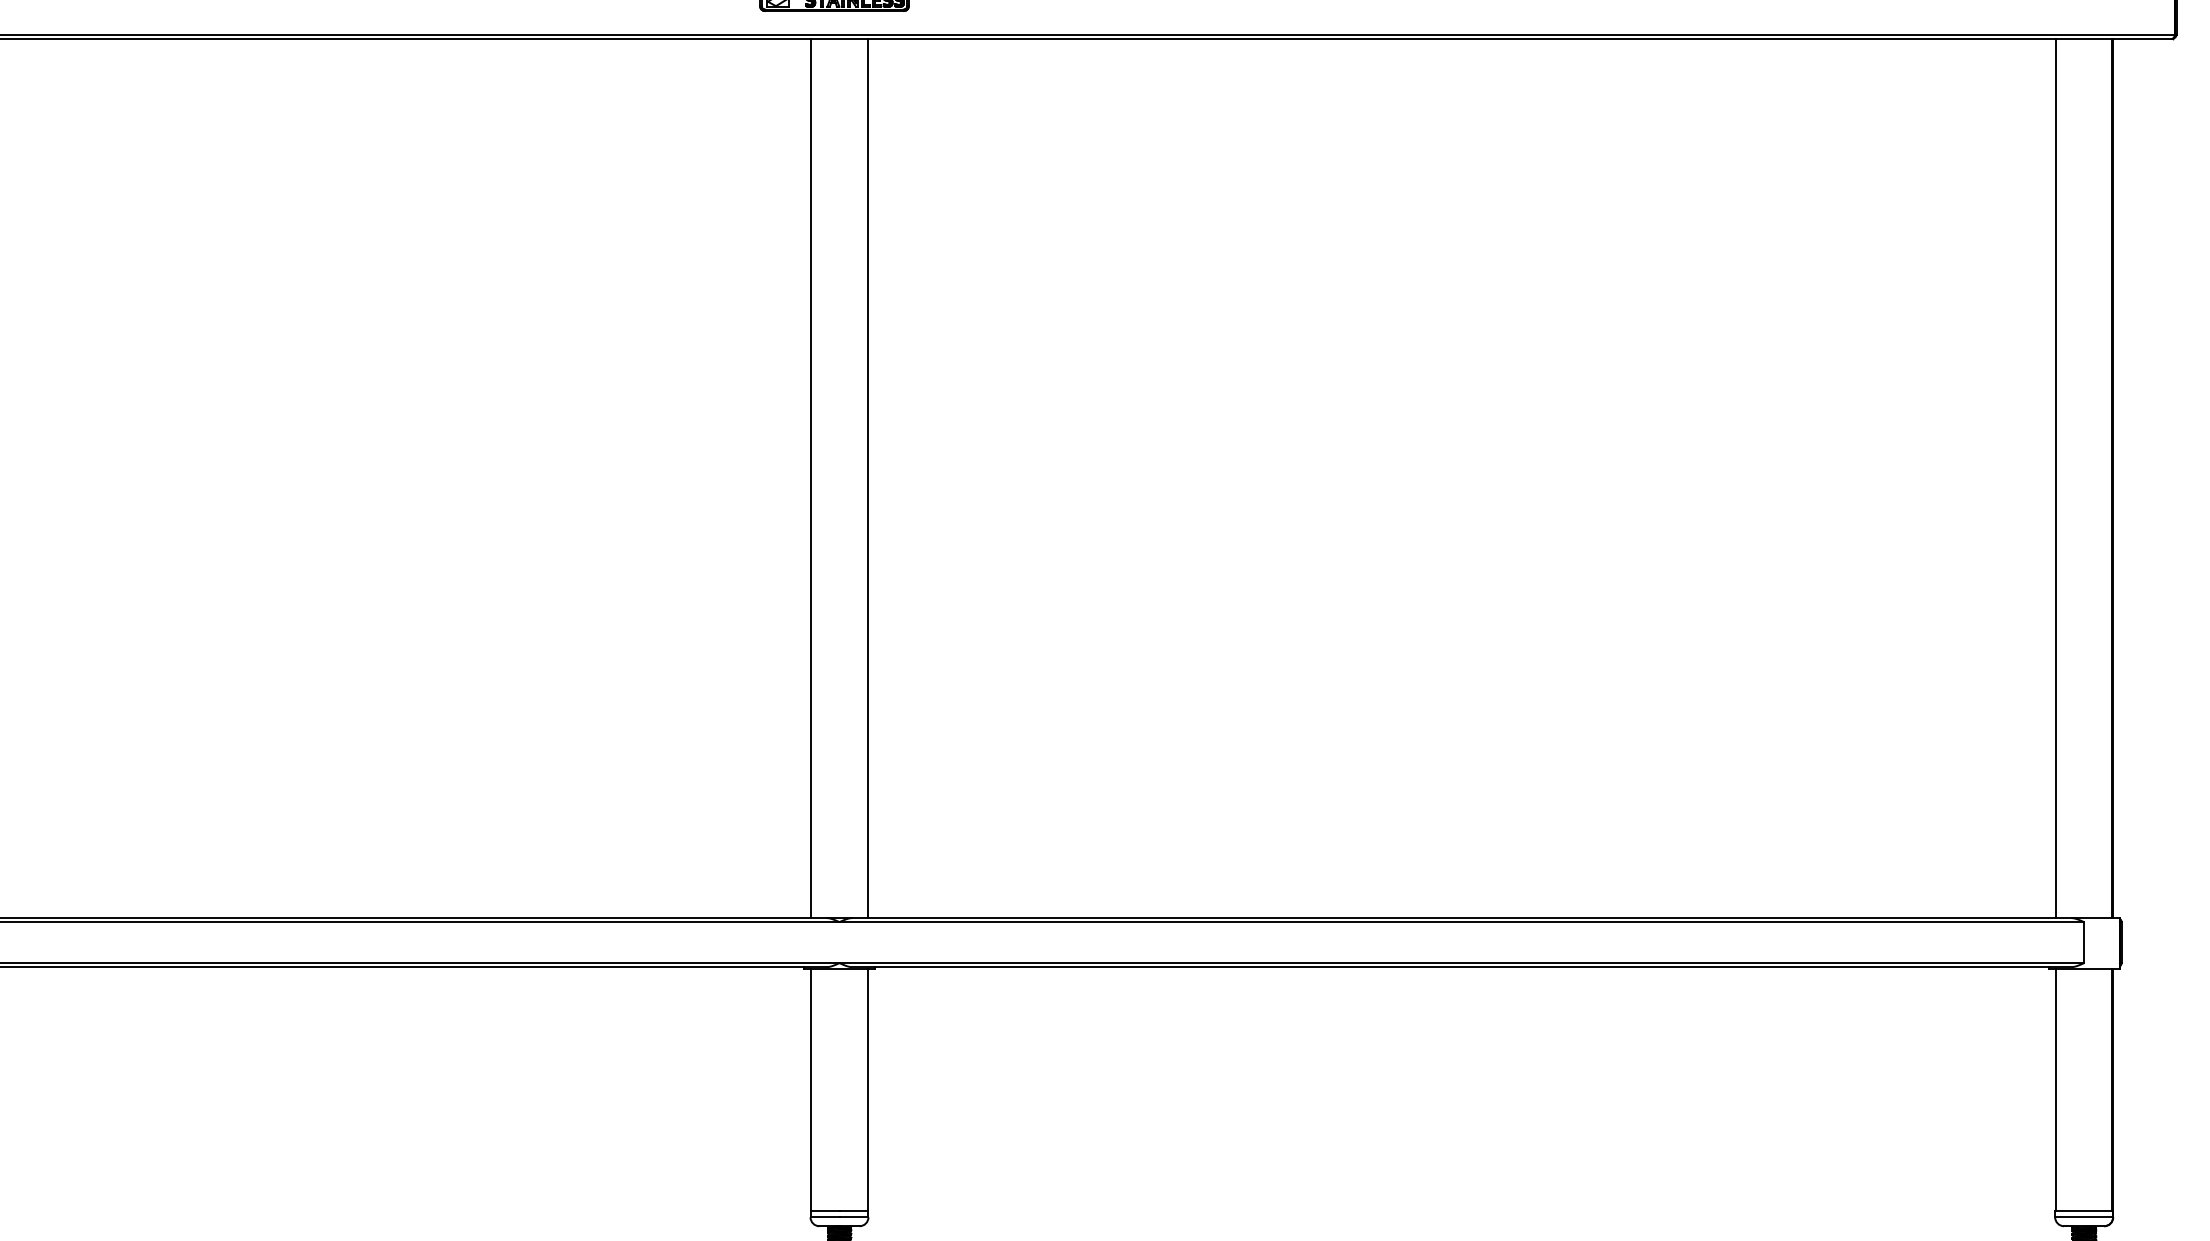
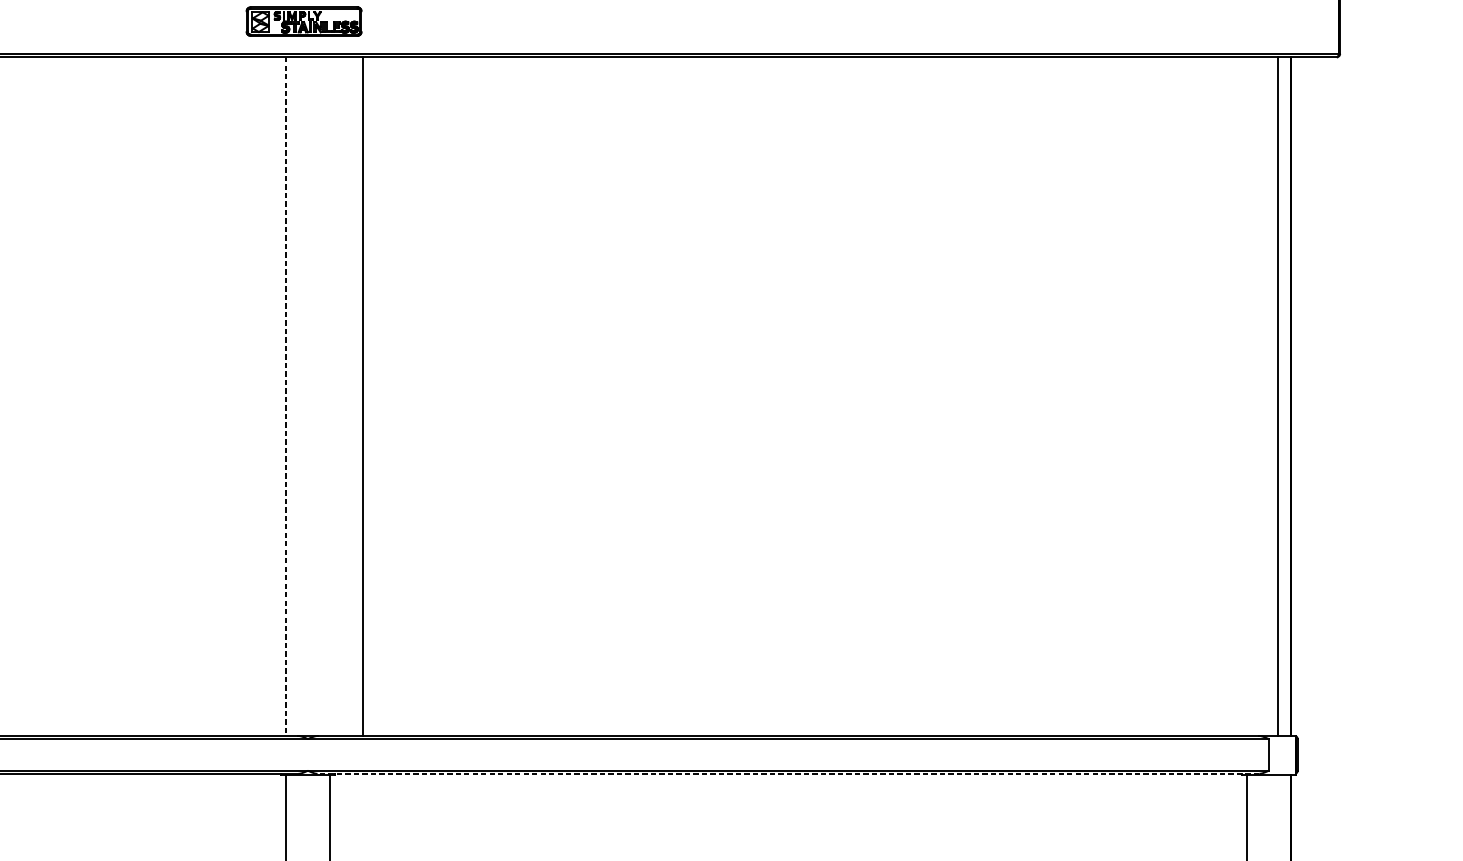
line: (811, 478) -> (286, 396), solid -> dashed
line: (867, 478) -> (362, 396), moved
line: (2055, 478) -> (1277, 396), moved
line: (1461, 967) -> (788, 774), solid -> dashed

